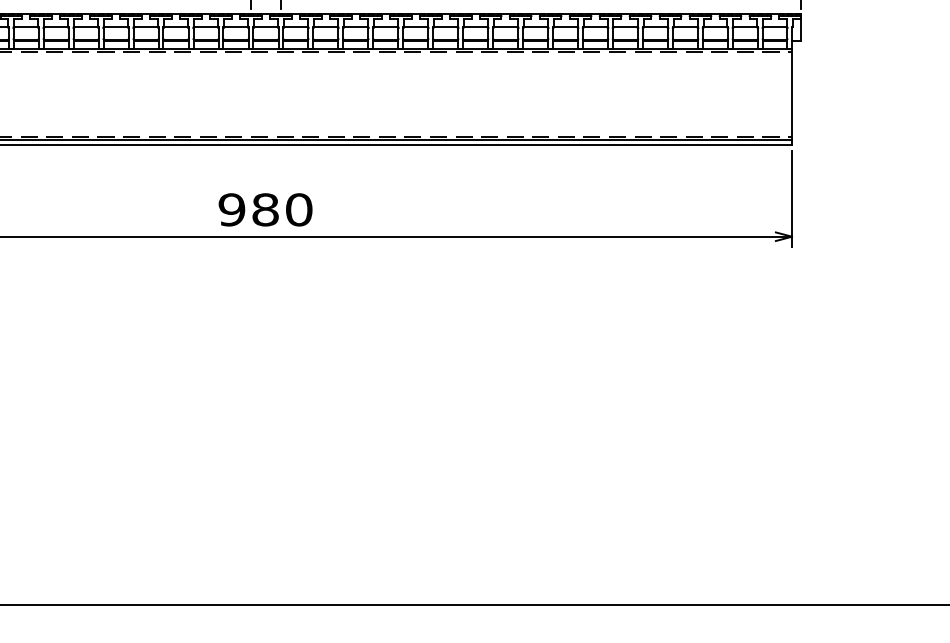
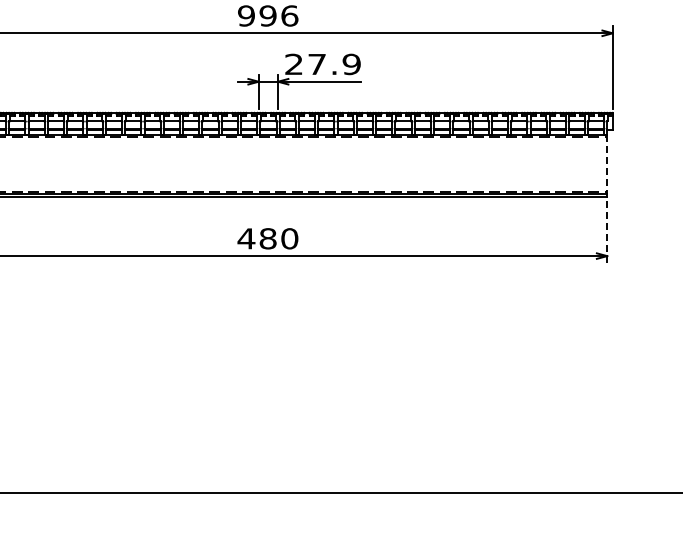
line: (792, 94) -> (607, 164), solid -> dashed
line: (792, 198) -> (607, 231), solid -> dashed
text: (231, 209) -> (246, 238), 980 -> 480

